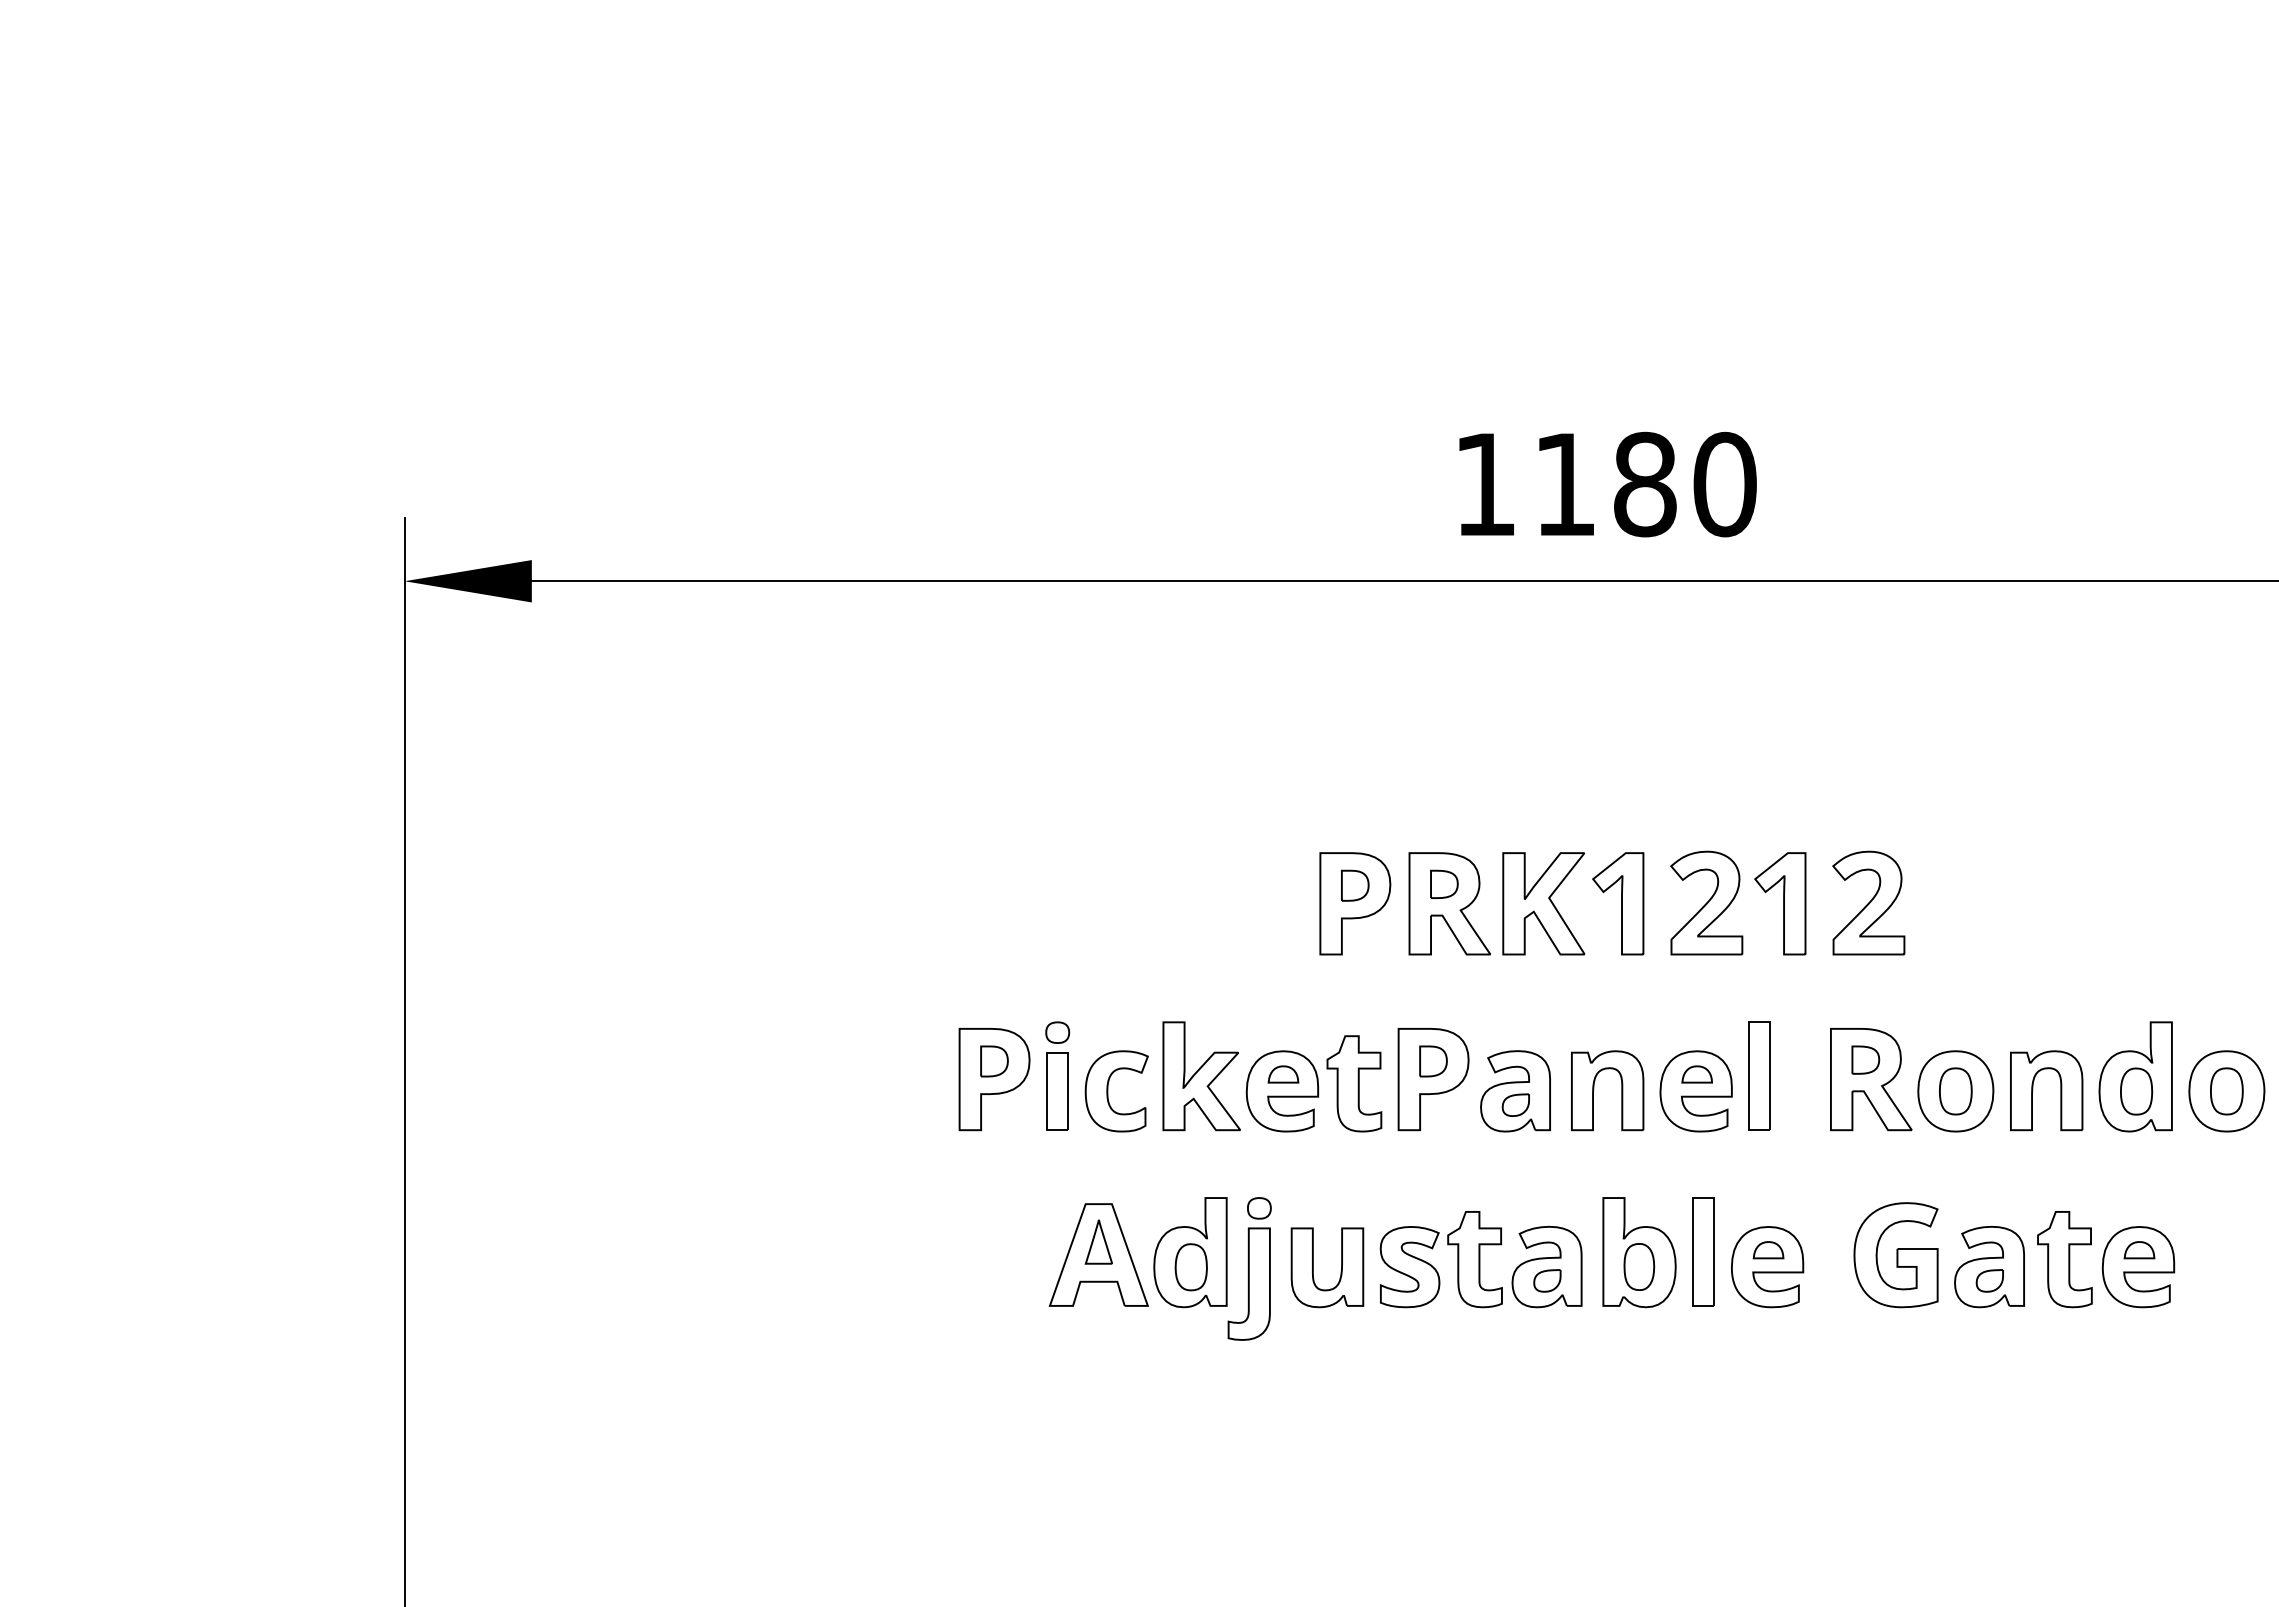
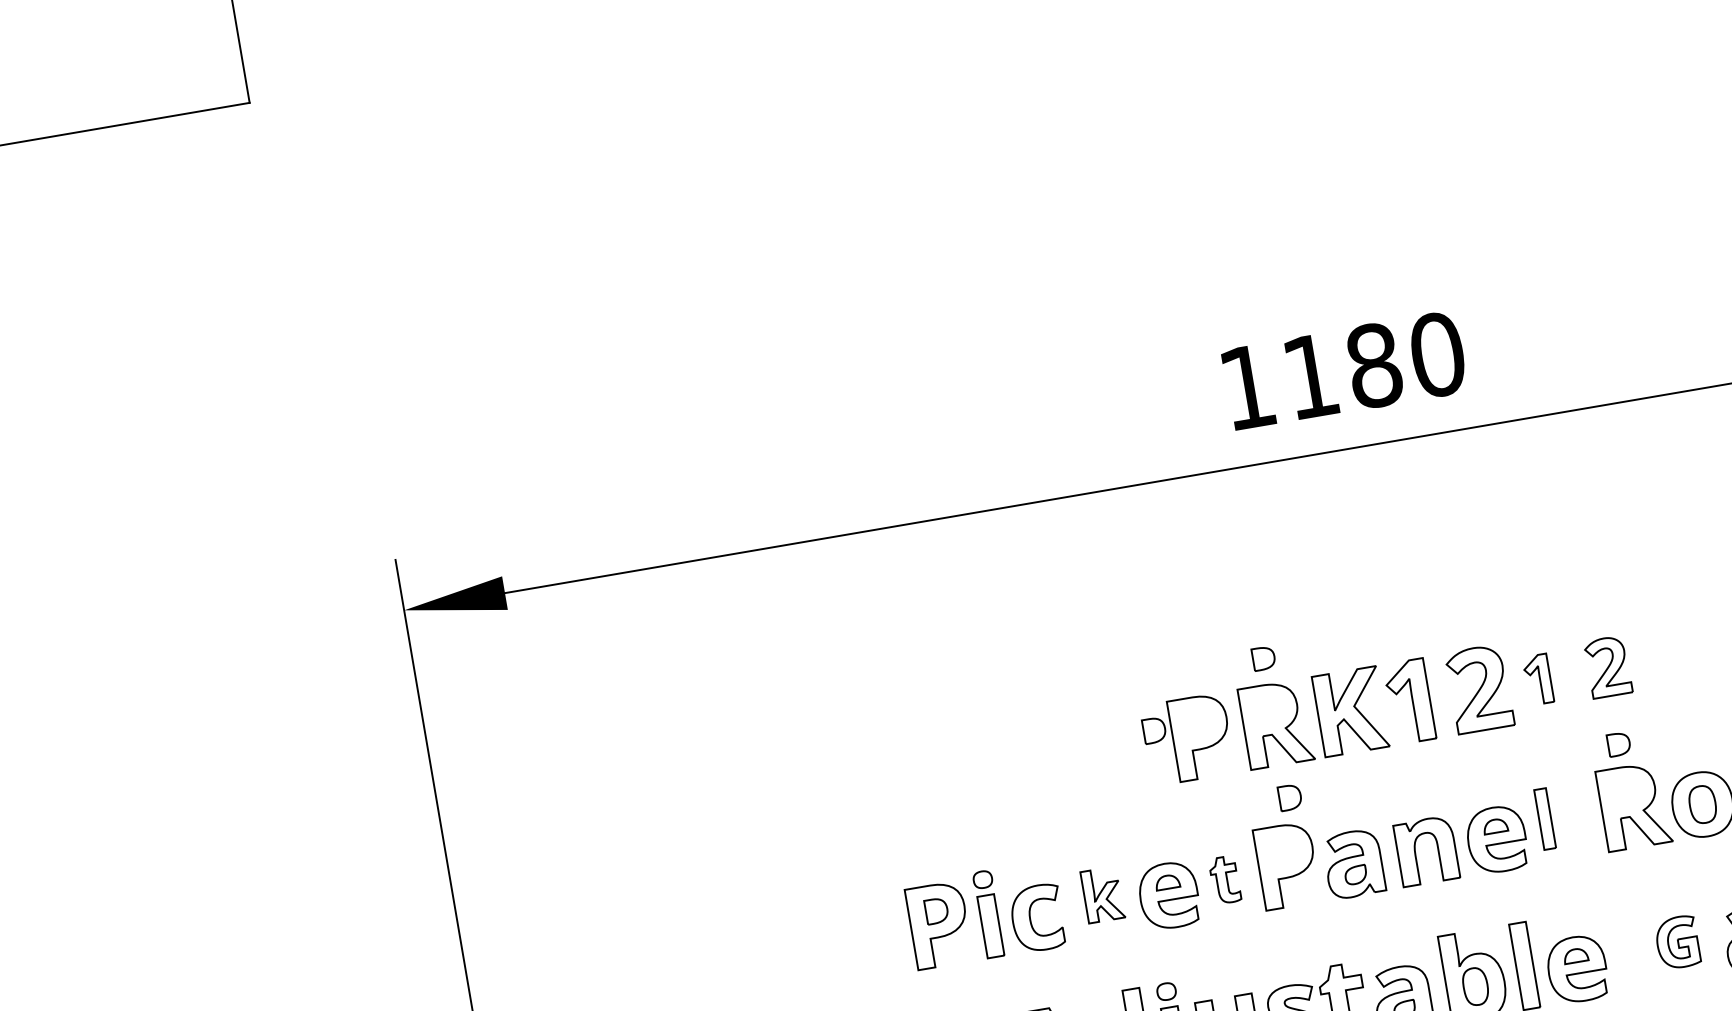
part: (1444, 883) -> (1263, 657), moved
part: (1355, 885) -> (1154, 730), moved
part: (1868, 902) -> (1607, 666), size x0.7
part: (1780, 903) -> (1538, 679), size x0.6
part: (1865, 1059) -> (1618, 743), moved
part: (1433, 1061) -> (1290, 797), moved
part: (1759, 1075) -> (1544, 818), size x0.7
part: (1201, 1076) -> (1102, 894), size x0.6
part: (1354, 1083) -> (1225, 879), size x0.6
part: (1895, 1255) -> (1677, 942), size x0.6

